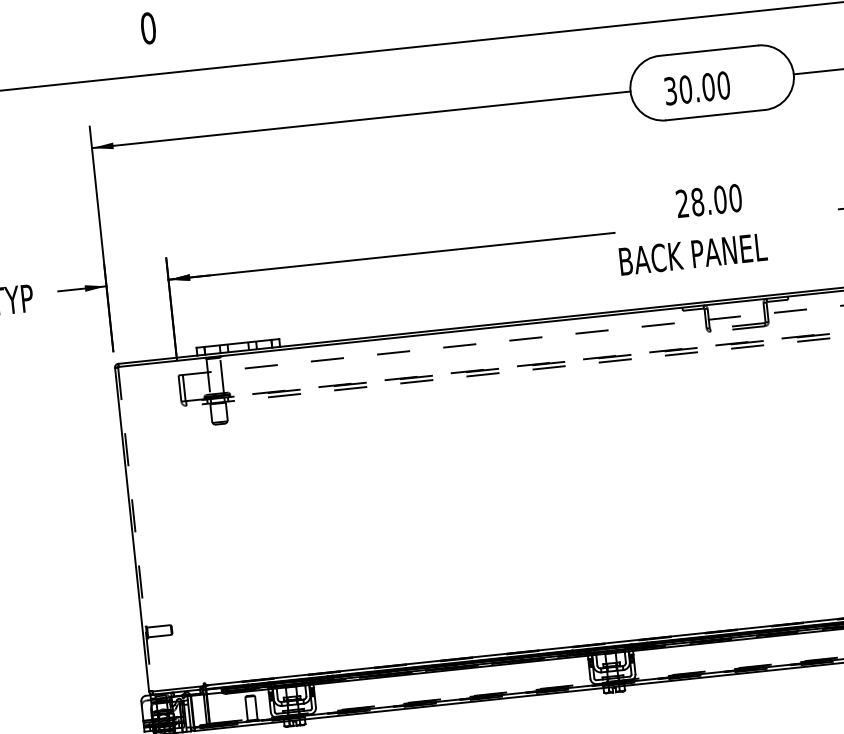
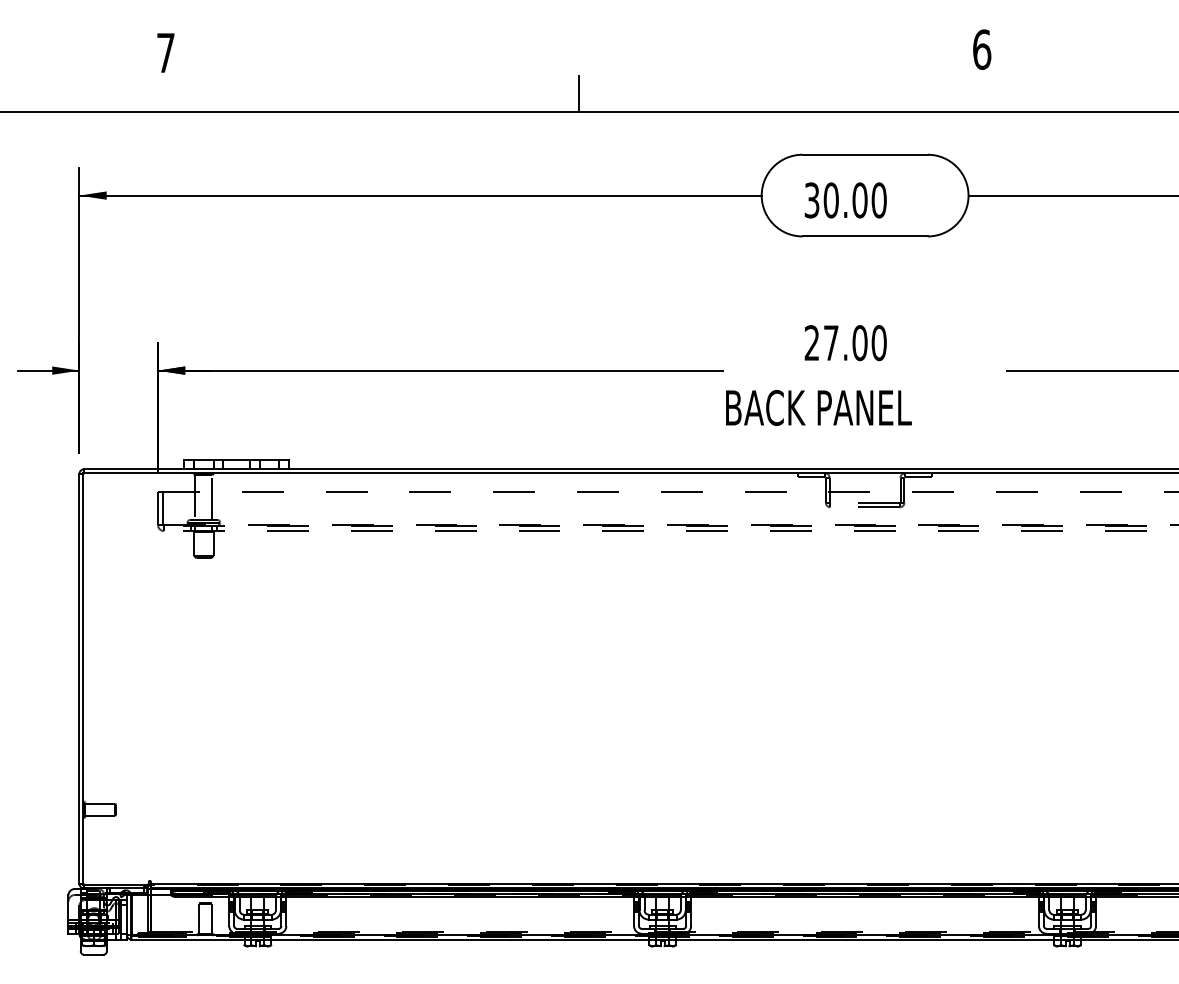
line: (477, 26) -> (578, 93), added
text: (148, 28) -> (165, 52), 0 -> 7
text: (697, 202) -> (830, 343), 28.00 -> 27.00
line: (135, 528) -> (83, 678), dashed -> solid

